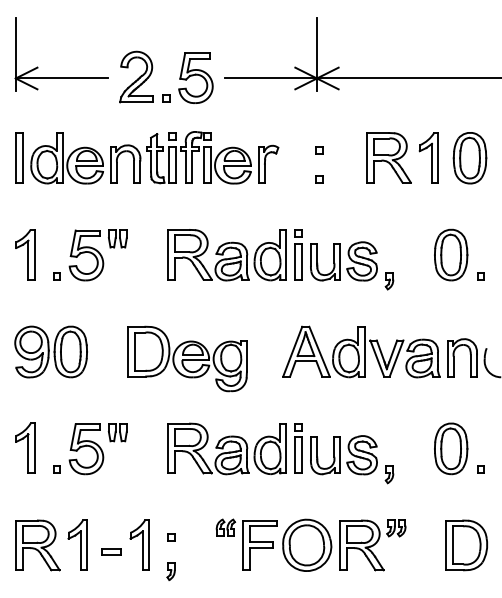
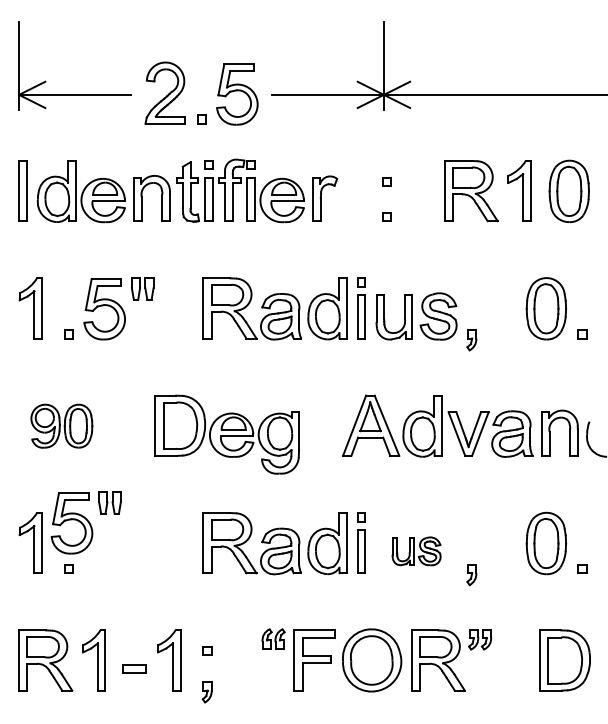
part: (50, 351) -> (61, 425), size x0.7
part: (97, 449) -> (85, 523), moved
part: (343, 455) -> (416, 551), size x0.6

